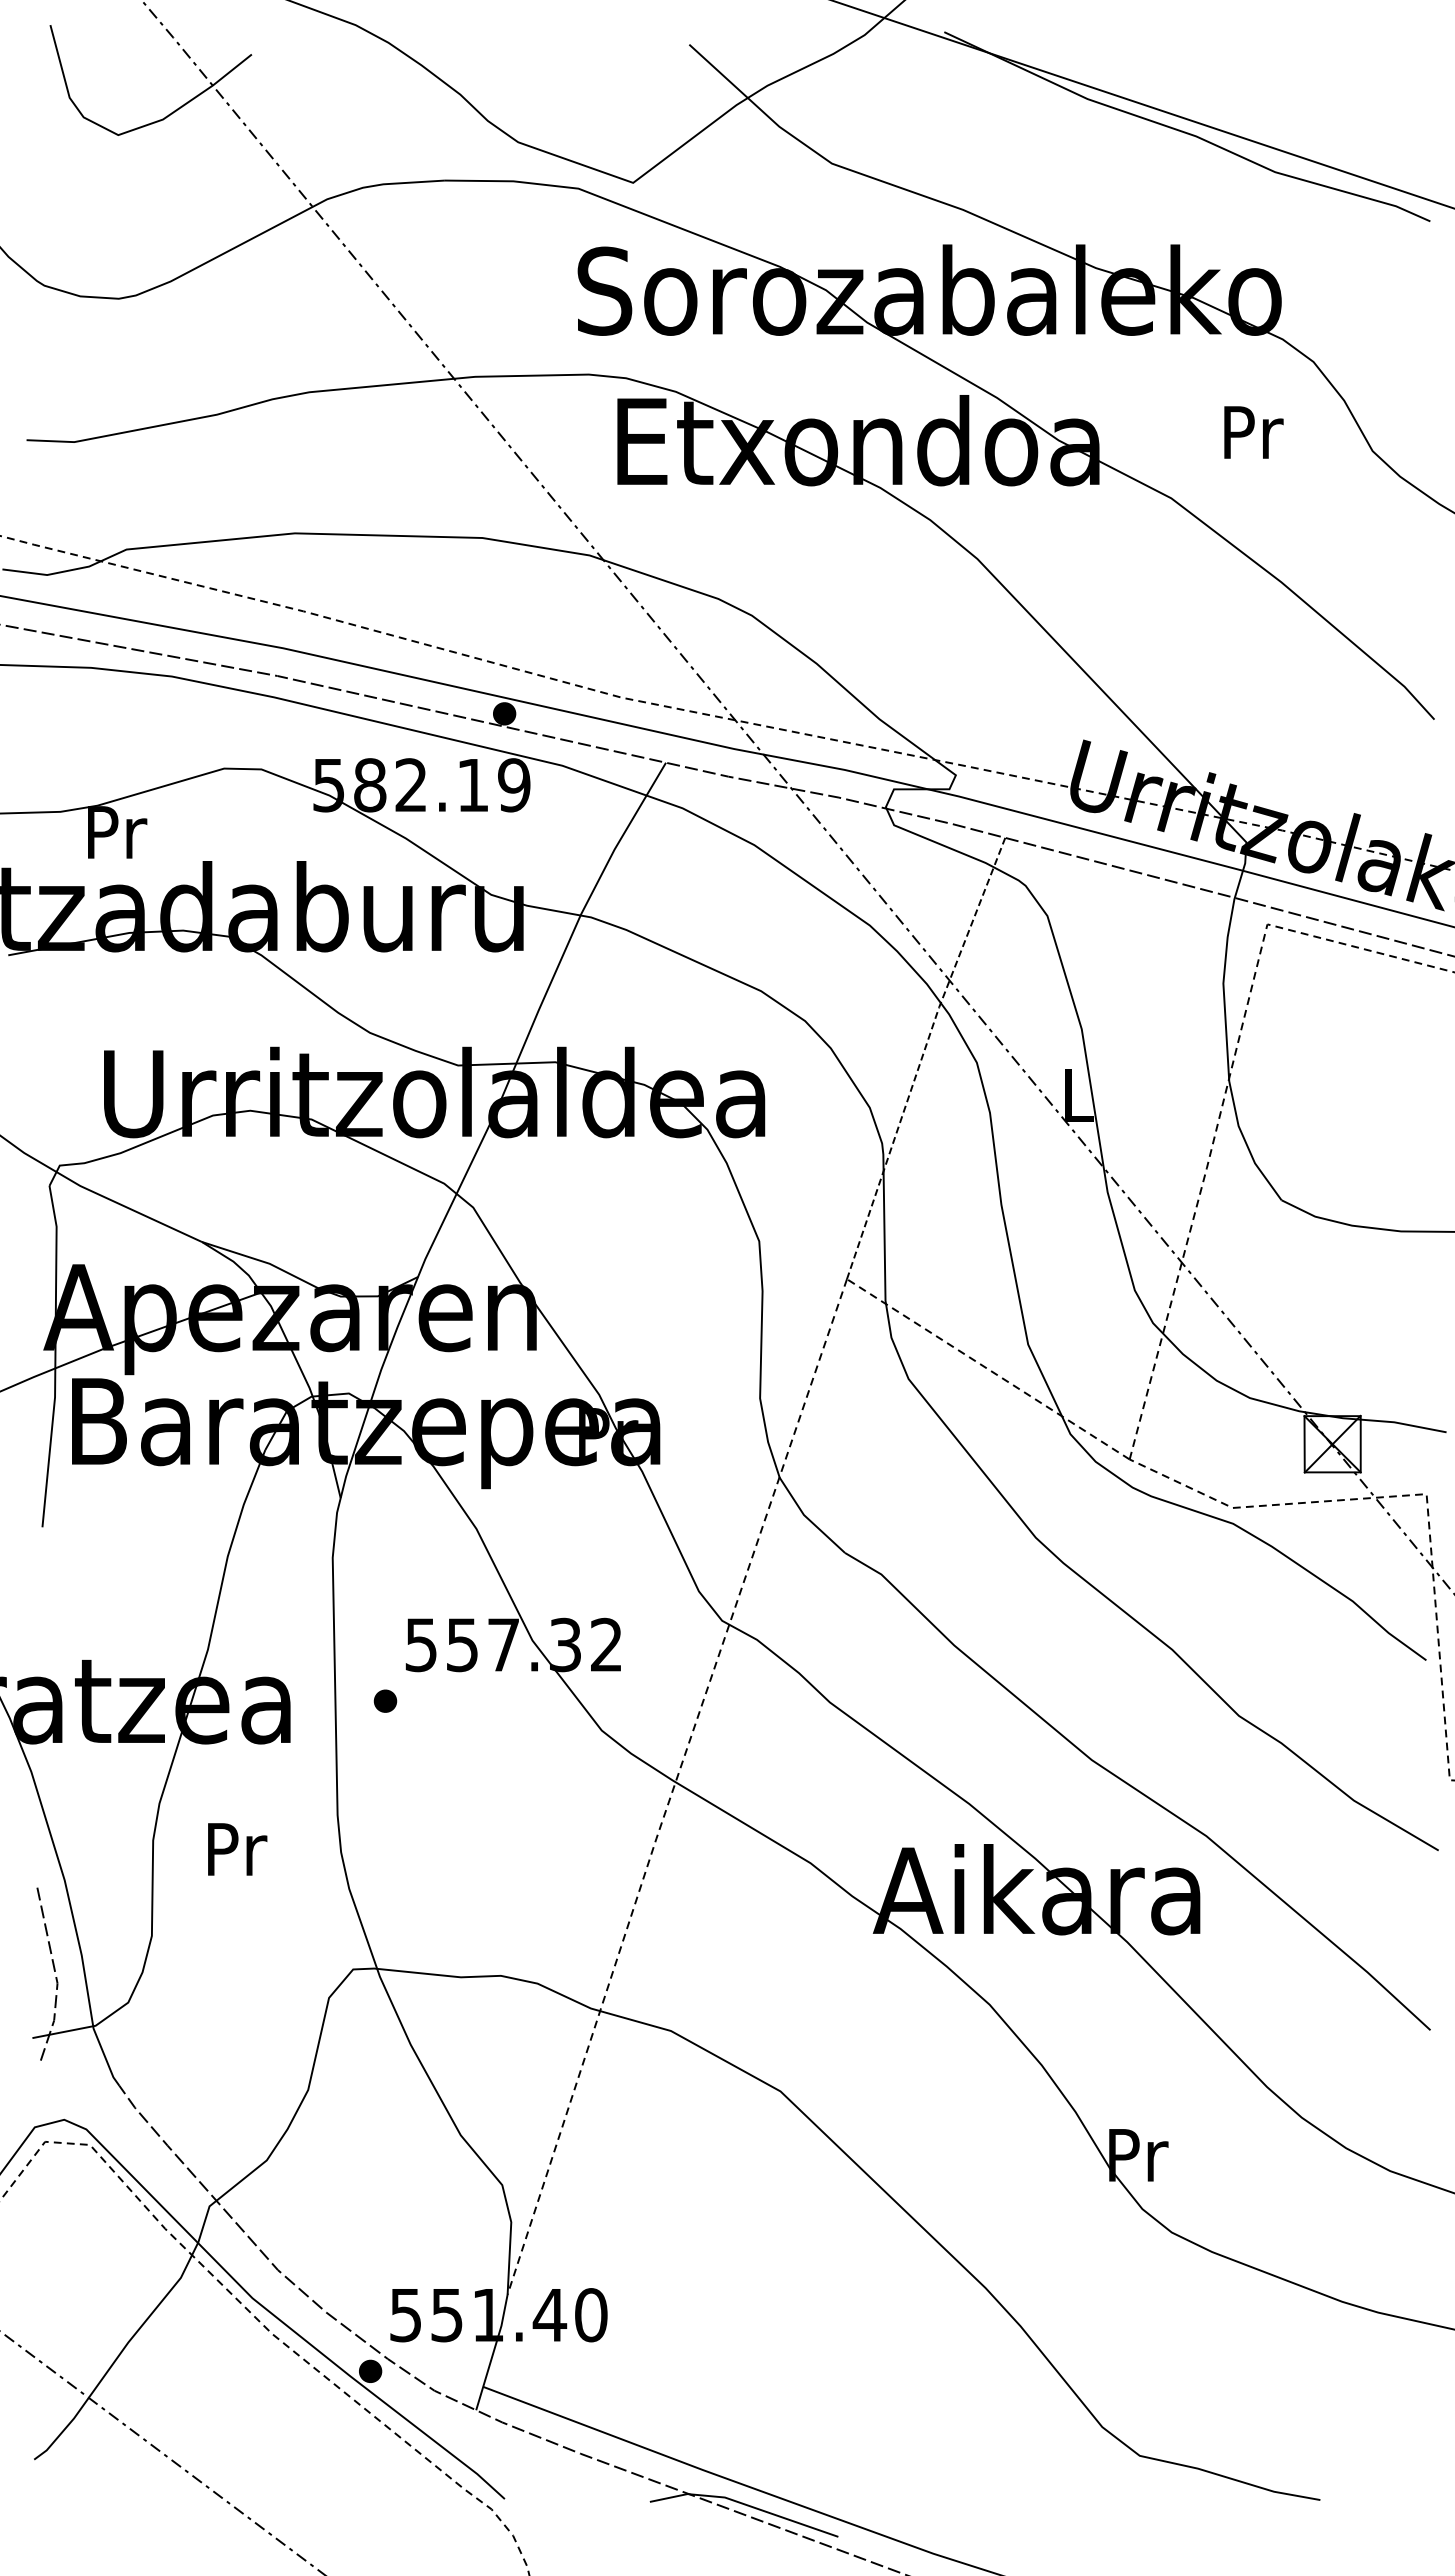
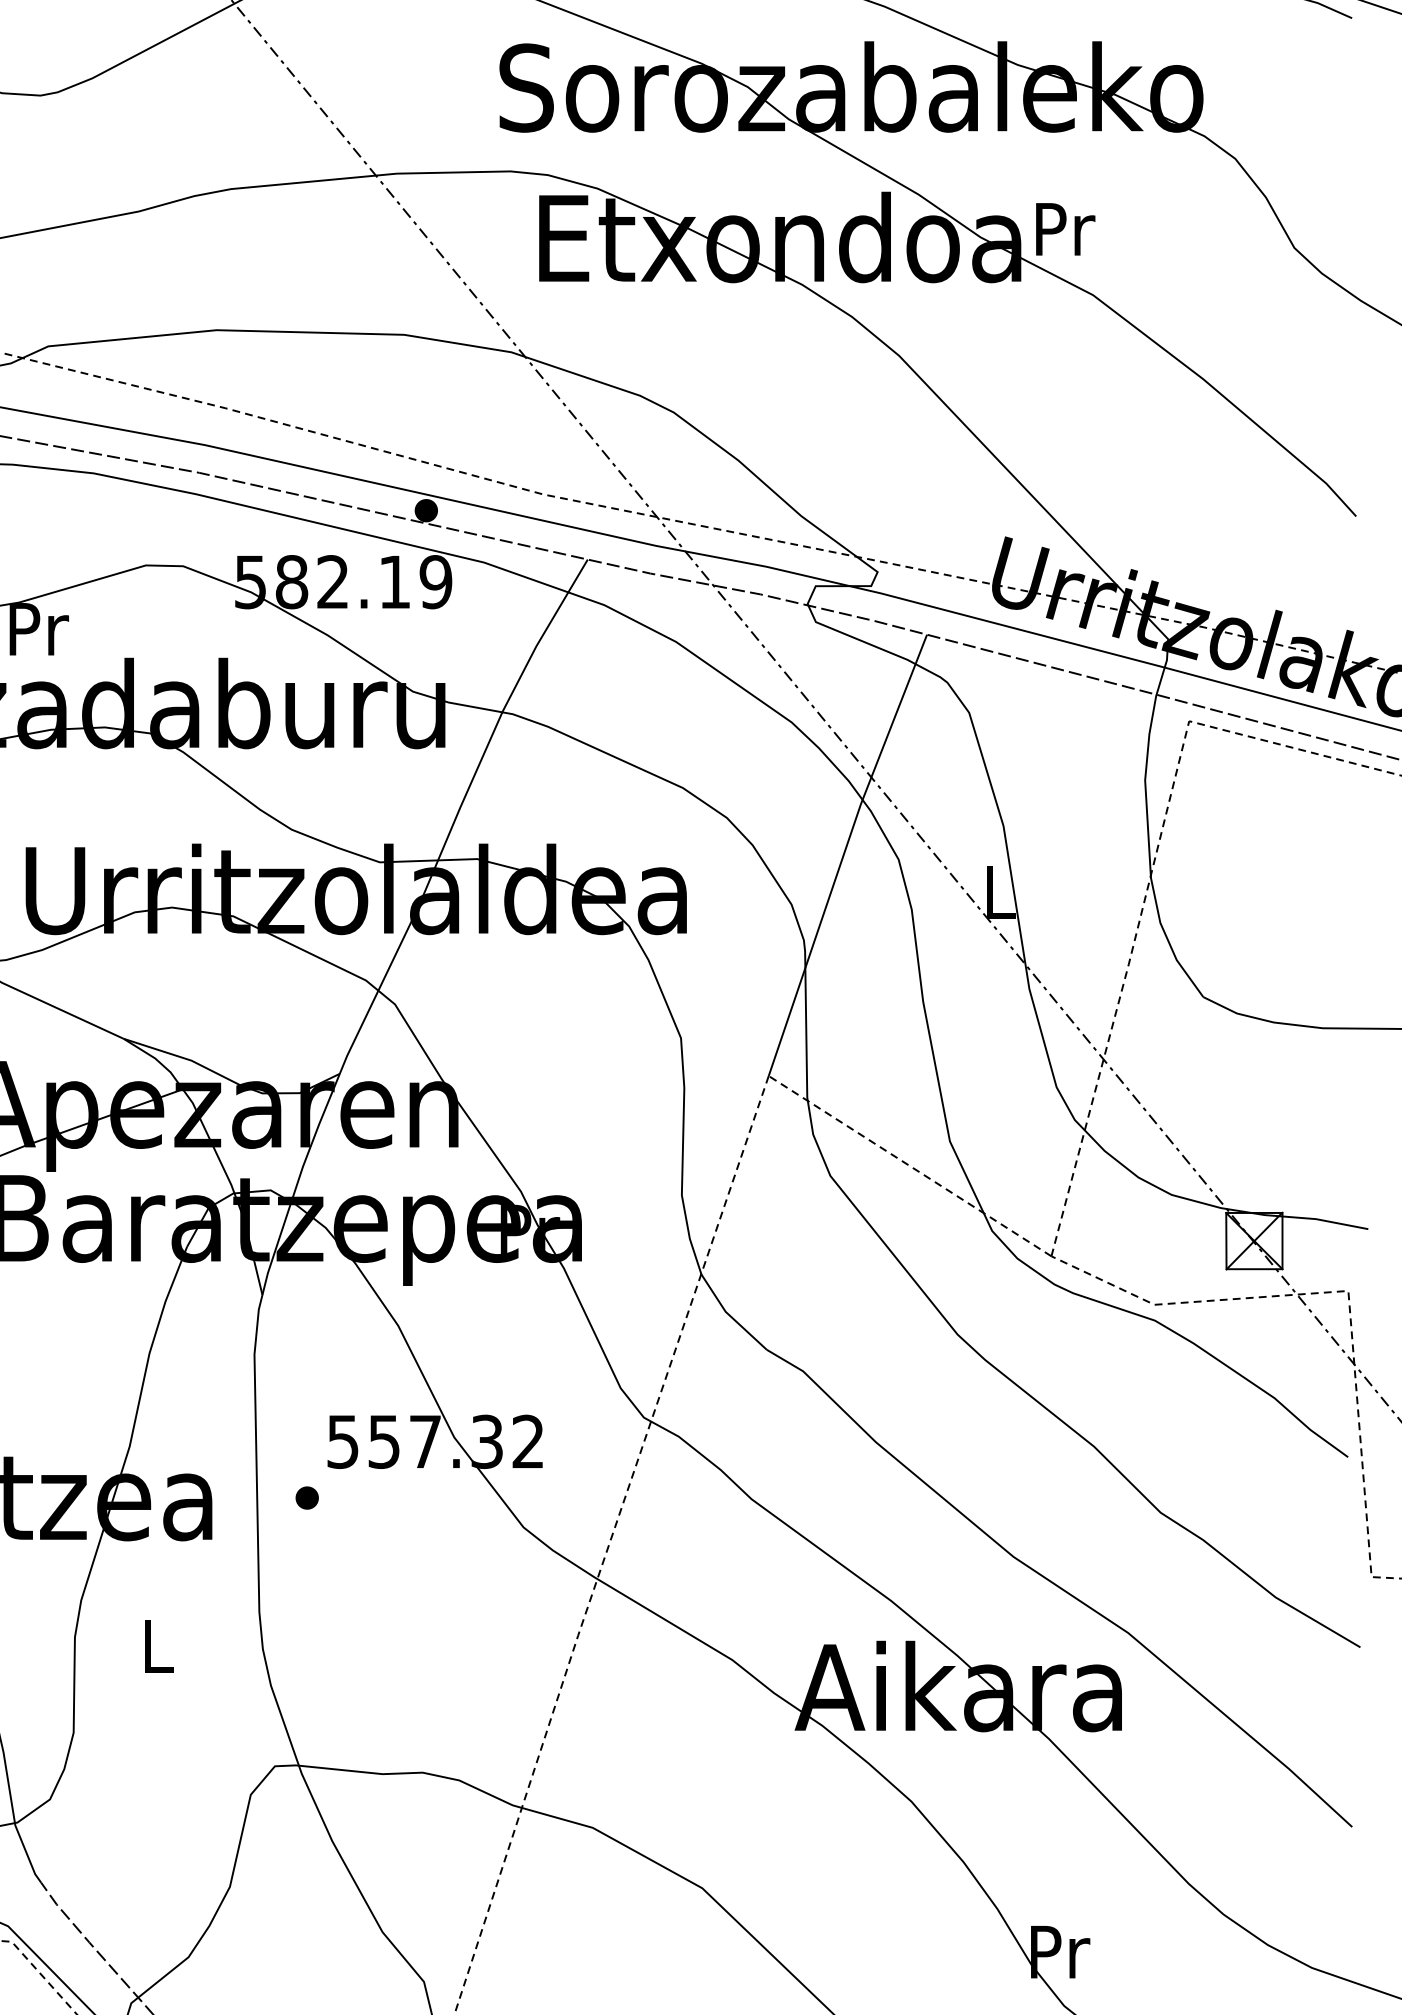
text: (1253, 432) -> (1065, 229), moved
line: (922, 1056) -> (844, 853), dashed -> solid
text: (237, 1849) -> (159, 1646), Pr -> L

